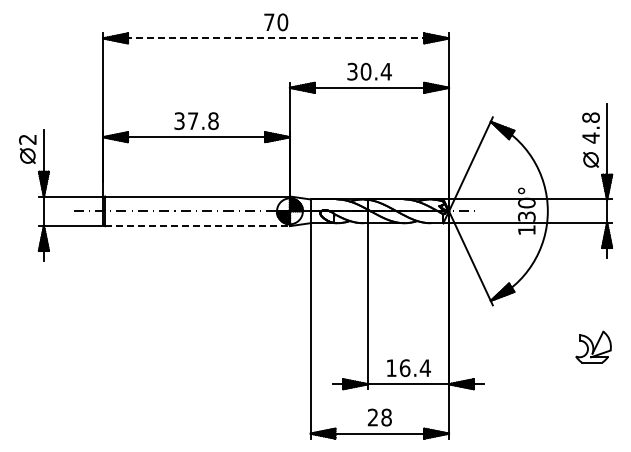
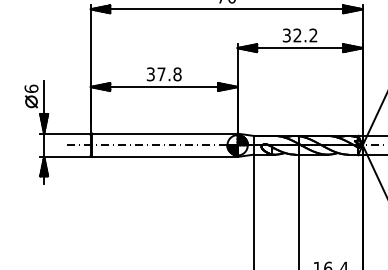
line: (276, 38) -> (227, 9), dashed -> solid
text: (375, 71) -> (304, 35), 30.4 -> 32.2
text: (27, 139) -> (31, 88), 2 -> 6
line: (198, 226) -> (165, 157), dashed -> solid

